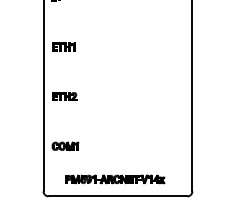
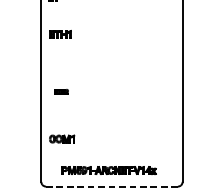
part: (63, 46) -> (60, 33), moved
part: (64, 96) -> (61, 91), size x0.6
line: (117, 196) -> (111, 186), solid -> dashed

